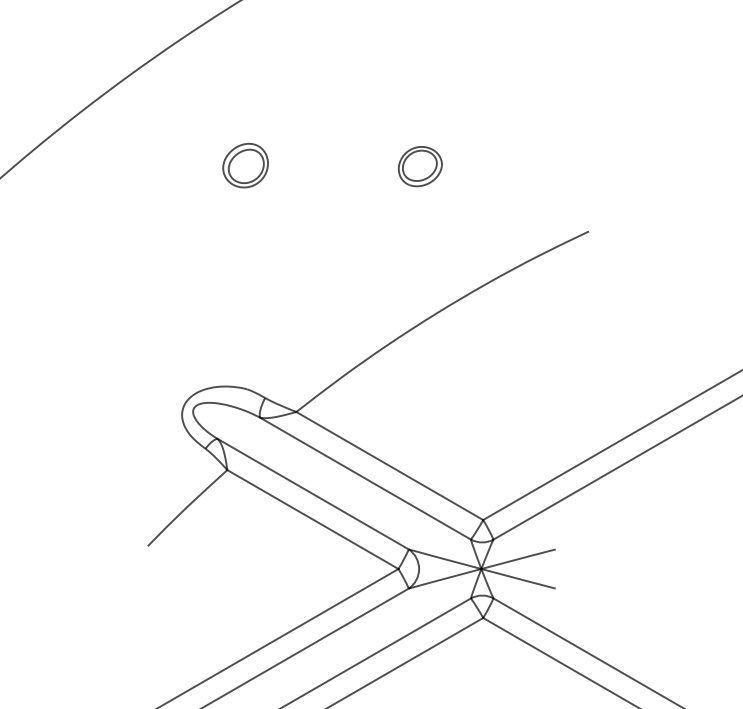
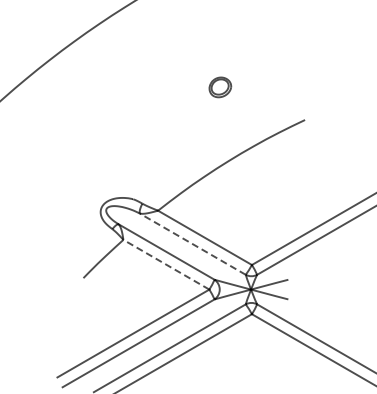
part: (245, 164) -> (132, 86), removed
line: (364, 477) -> (192, 243), solid -> dashed
line: (313, 519) -> (166, 264), solid -> dashed

